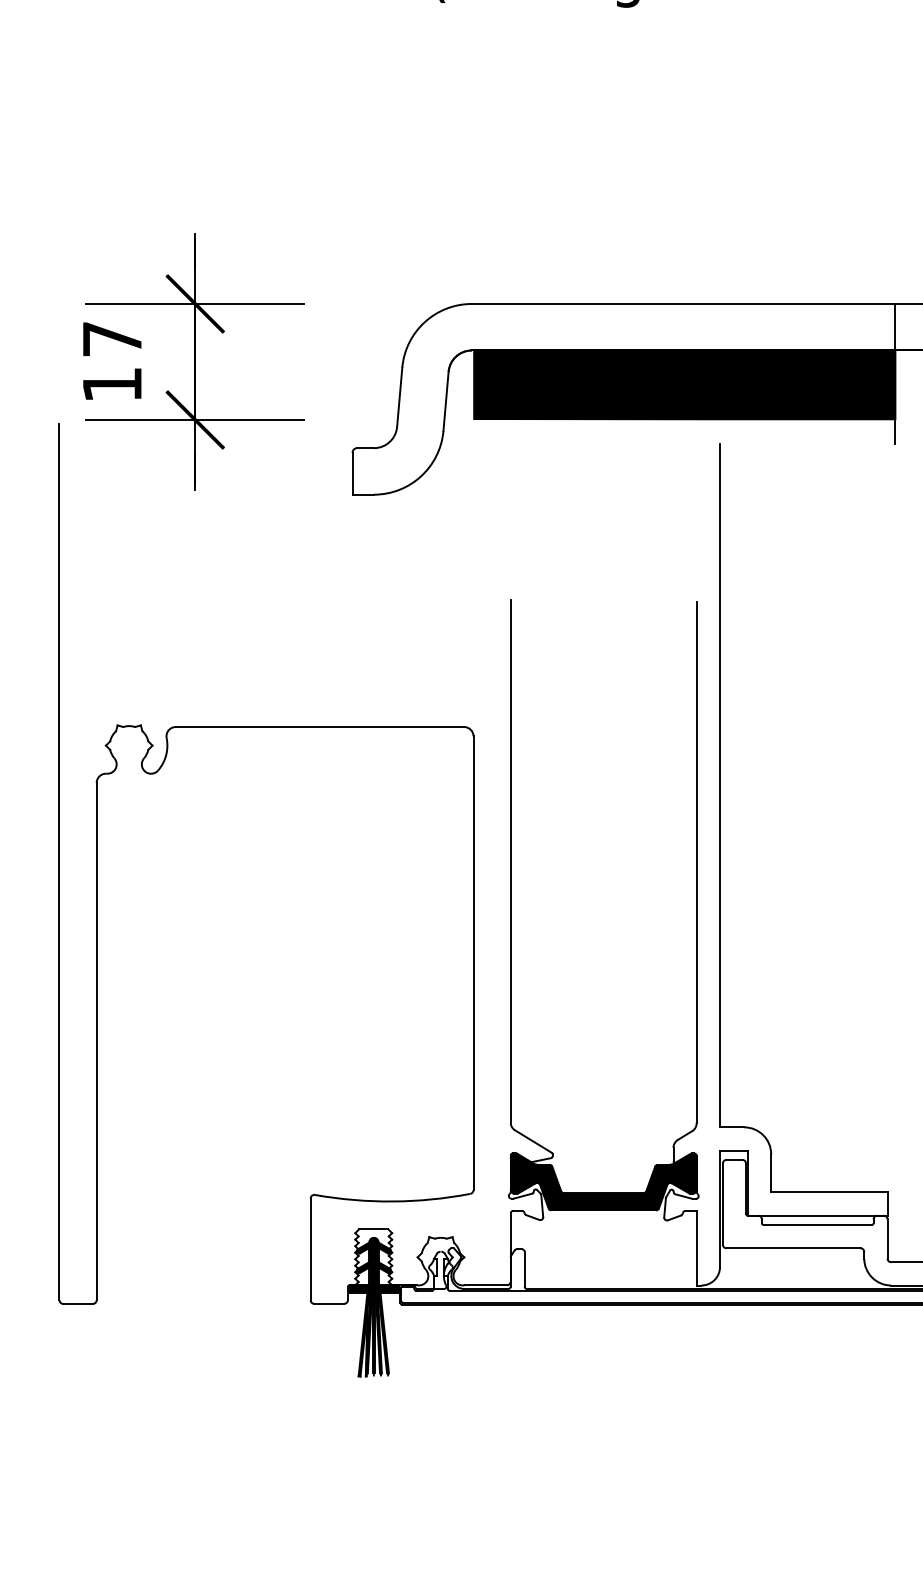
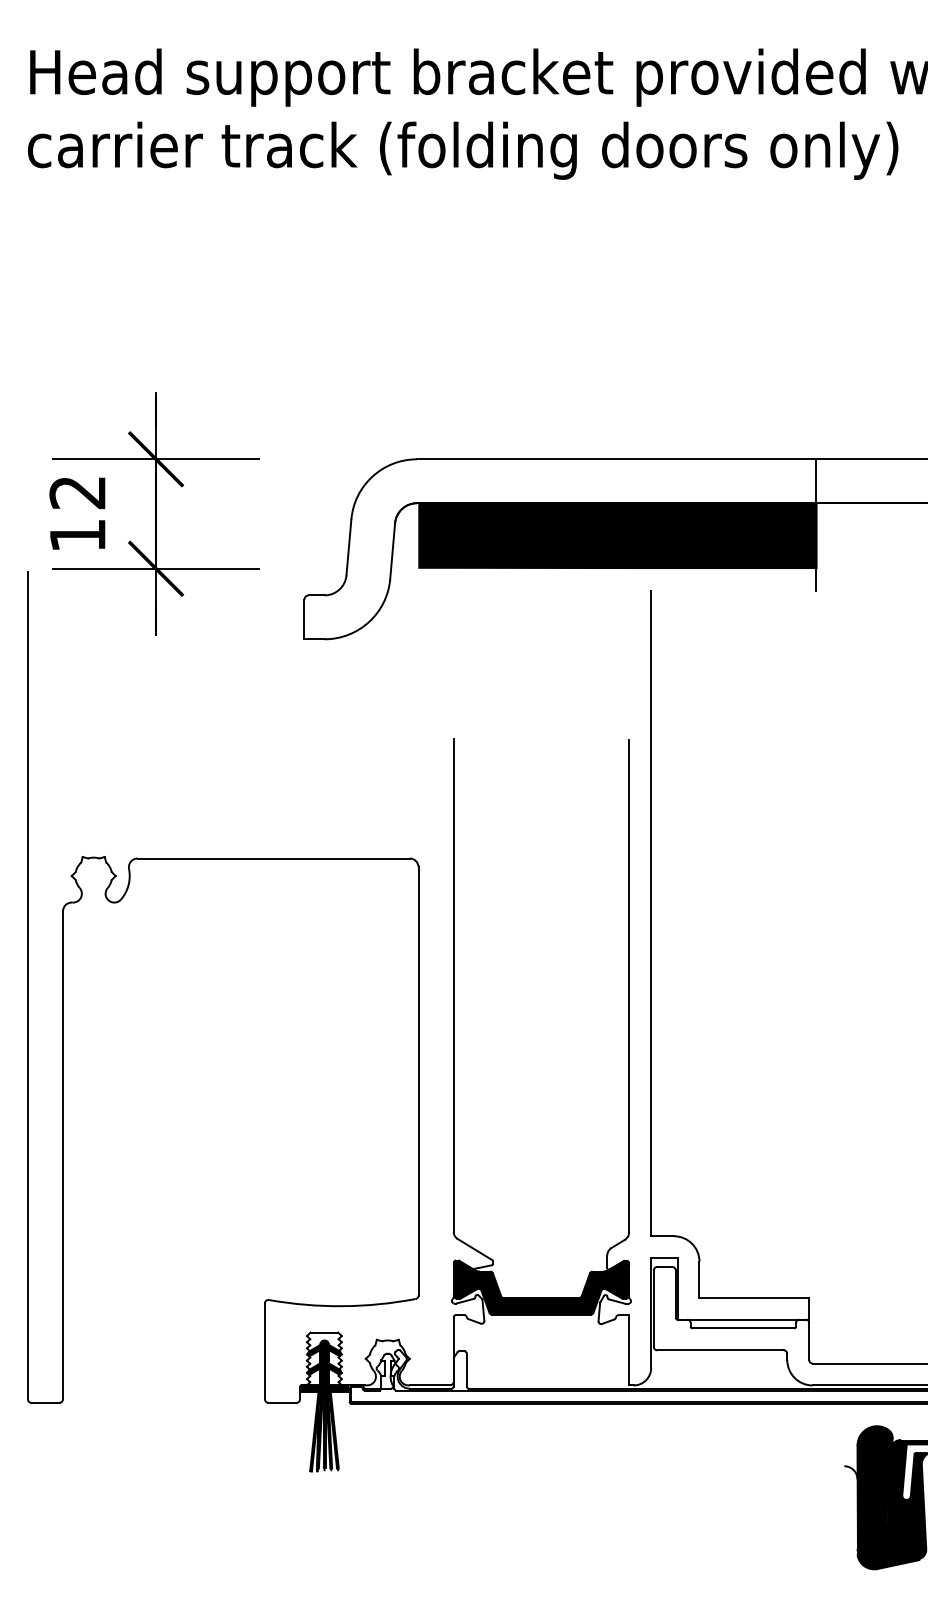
text: (112, 339) -> (77, 492), 17 -> 12

